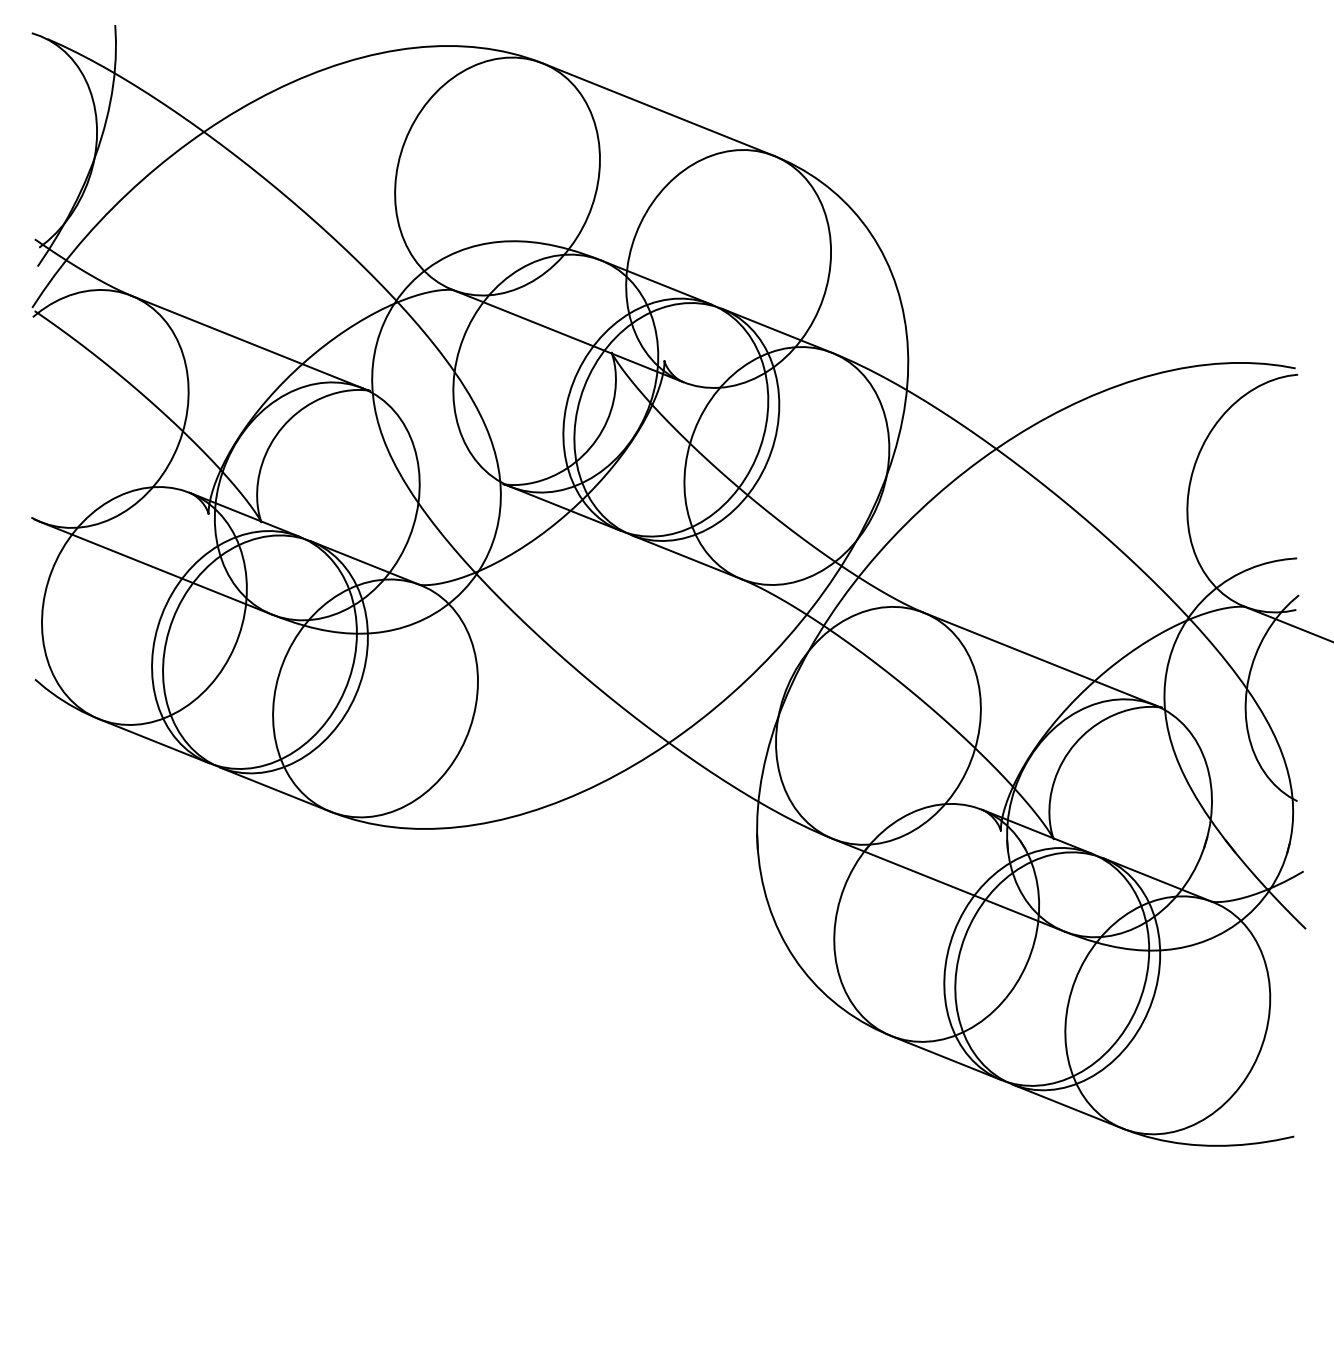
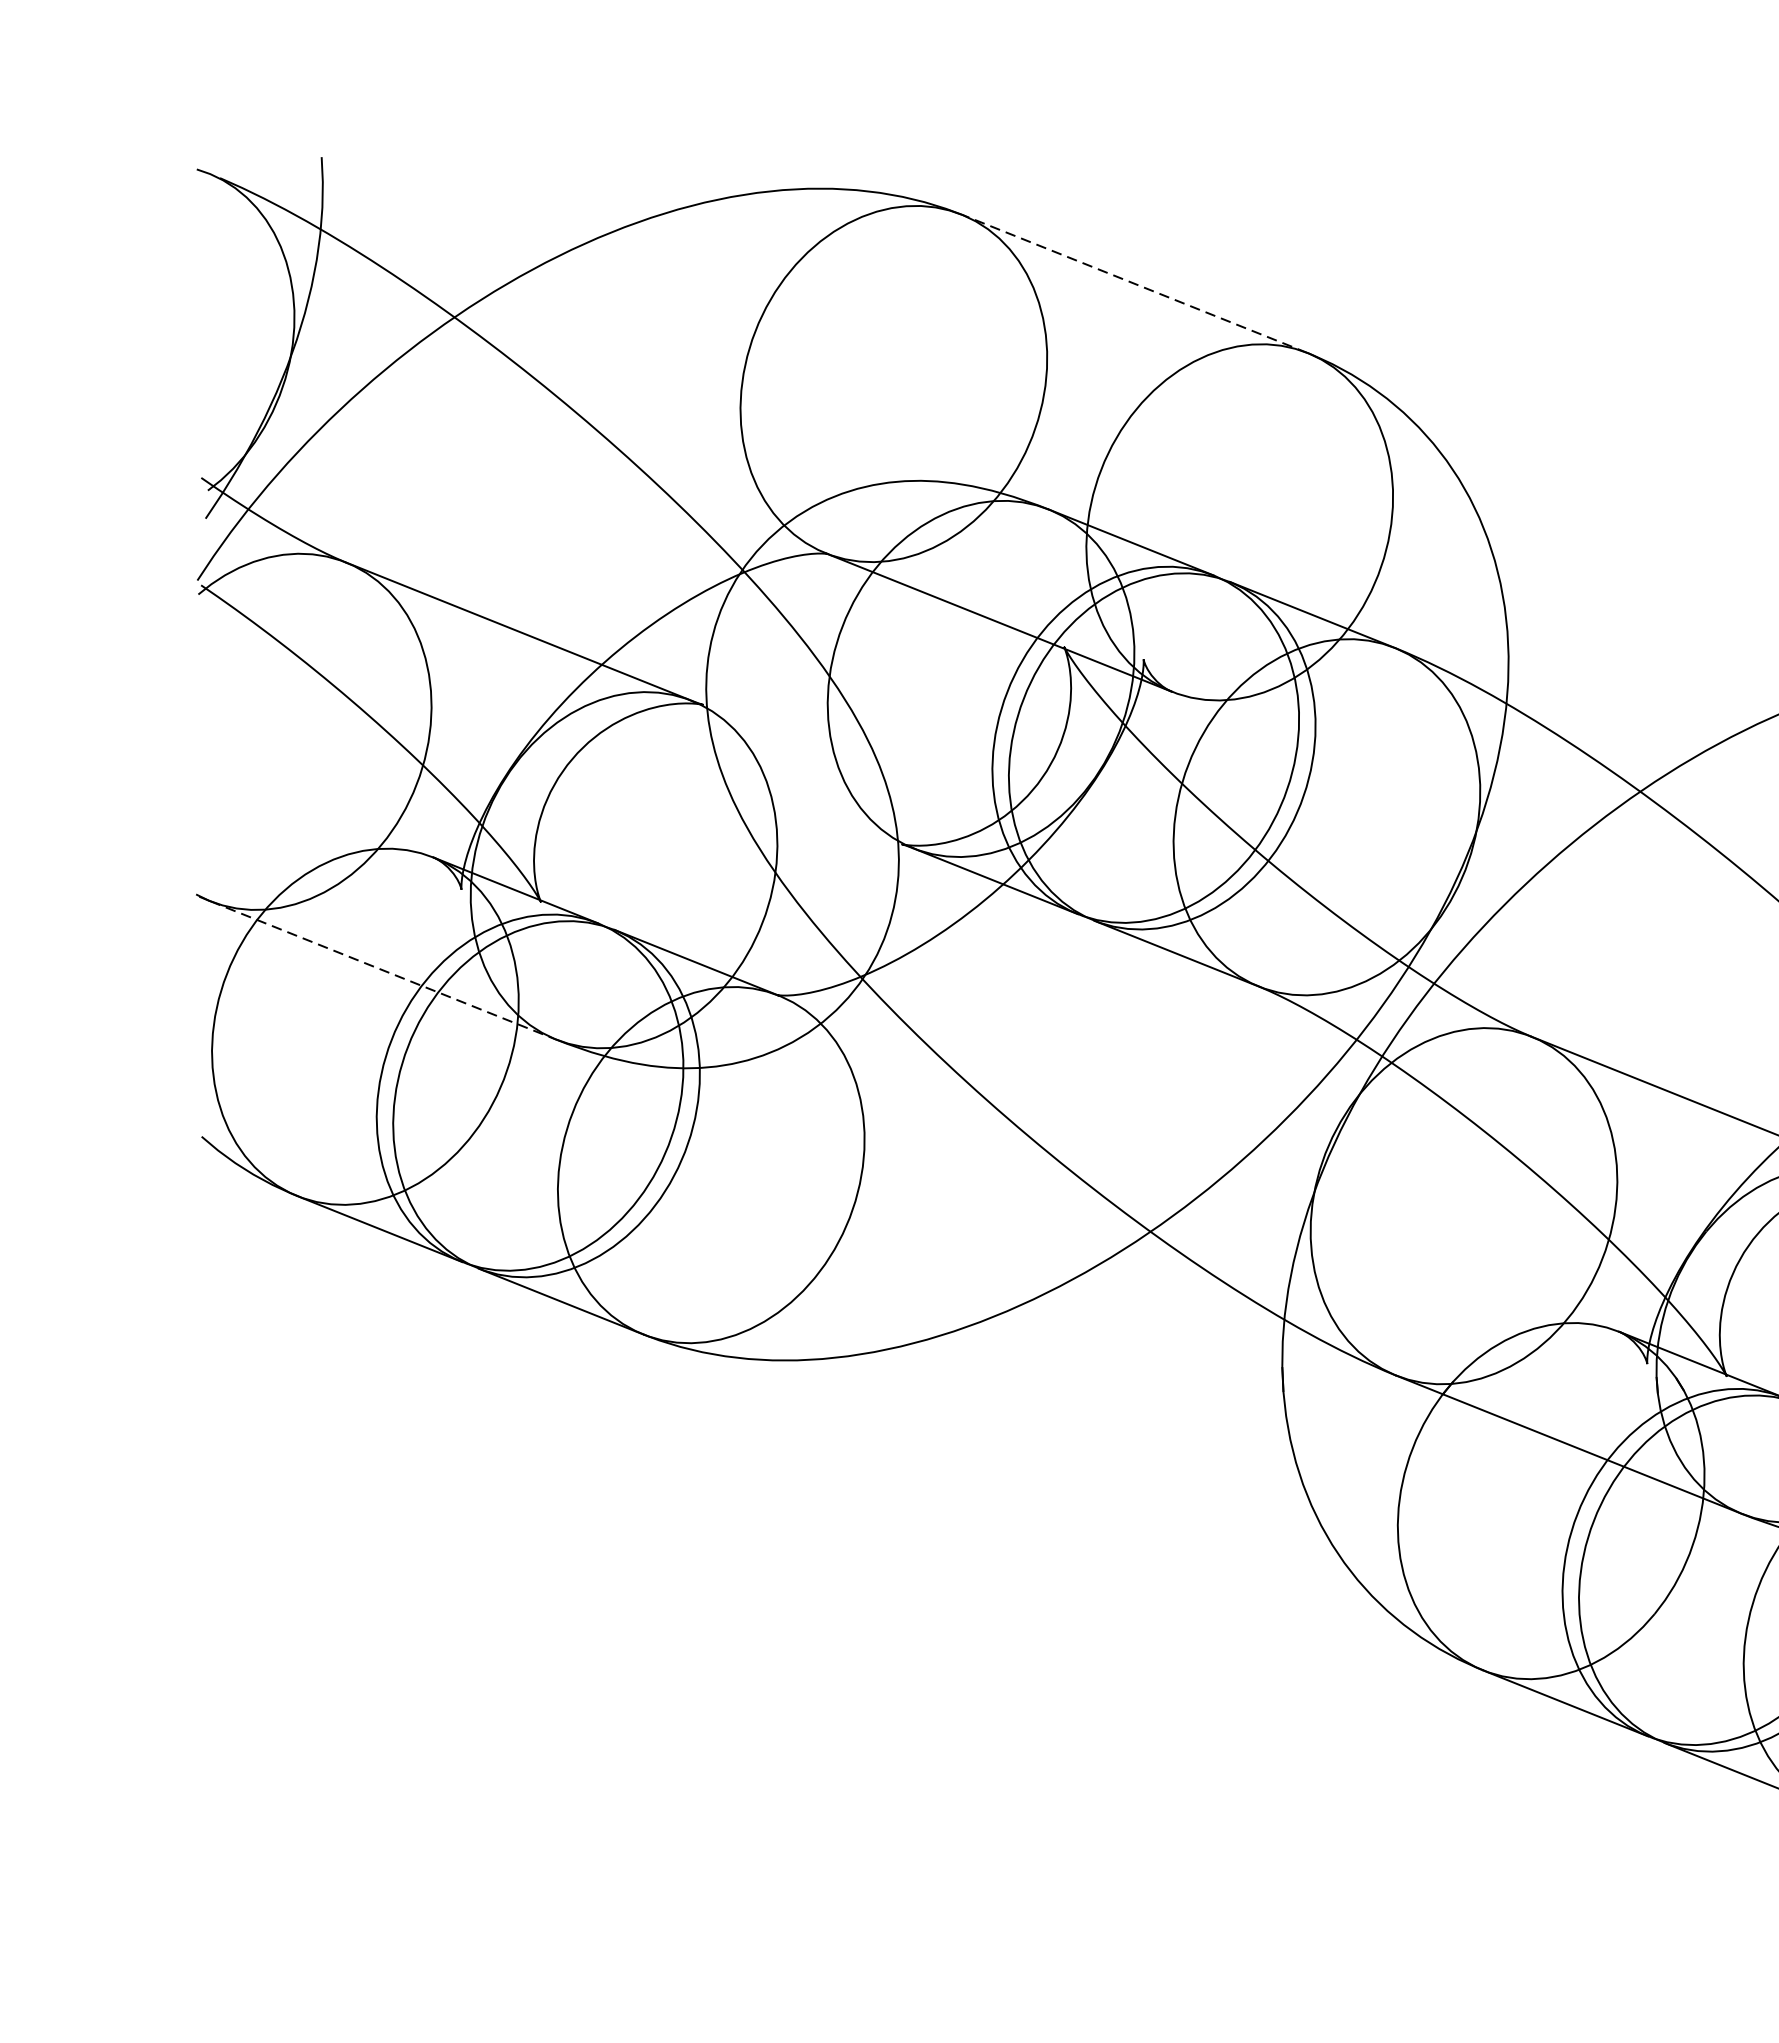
line: (657, 109) -> (1133, 283), solid -> dashed
line: (156, 568) -> (383, 970), solid -> dashed

